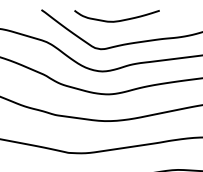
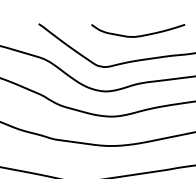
curve: (116, 20) -> (137, 35), moved

